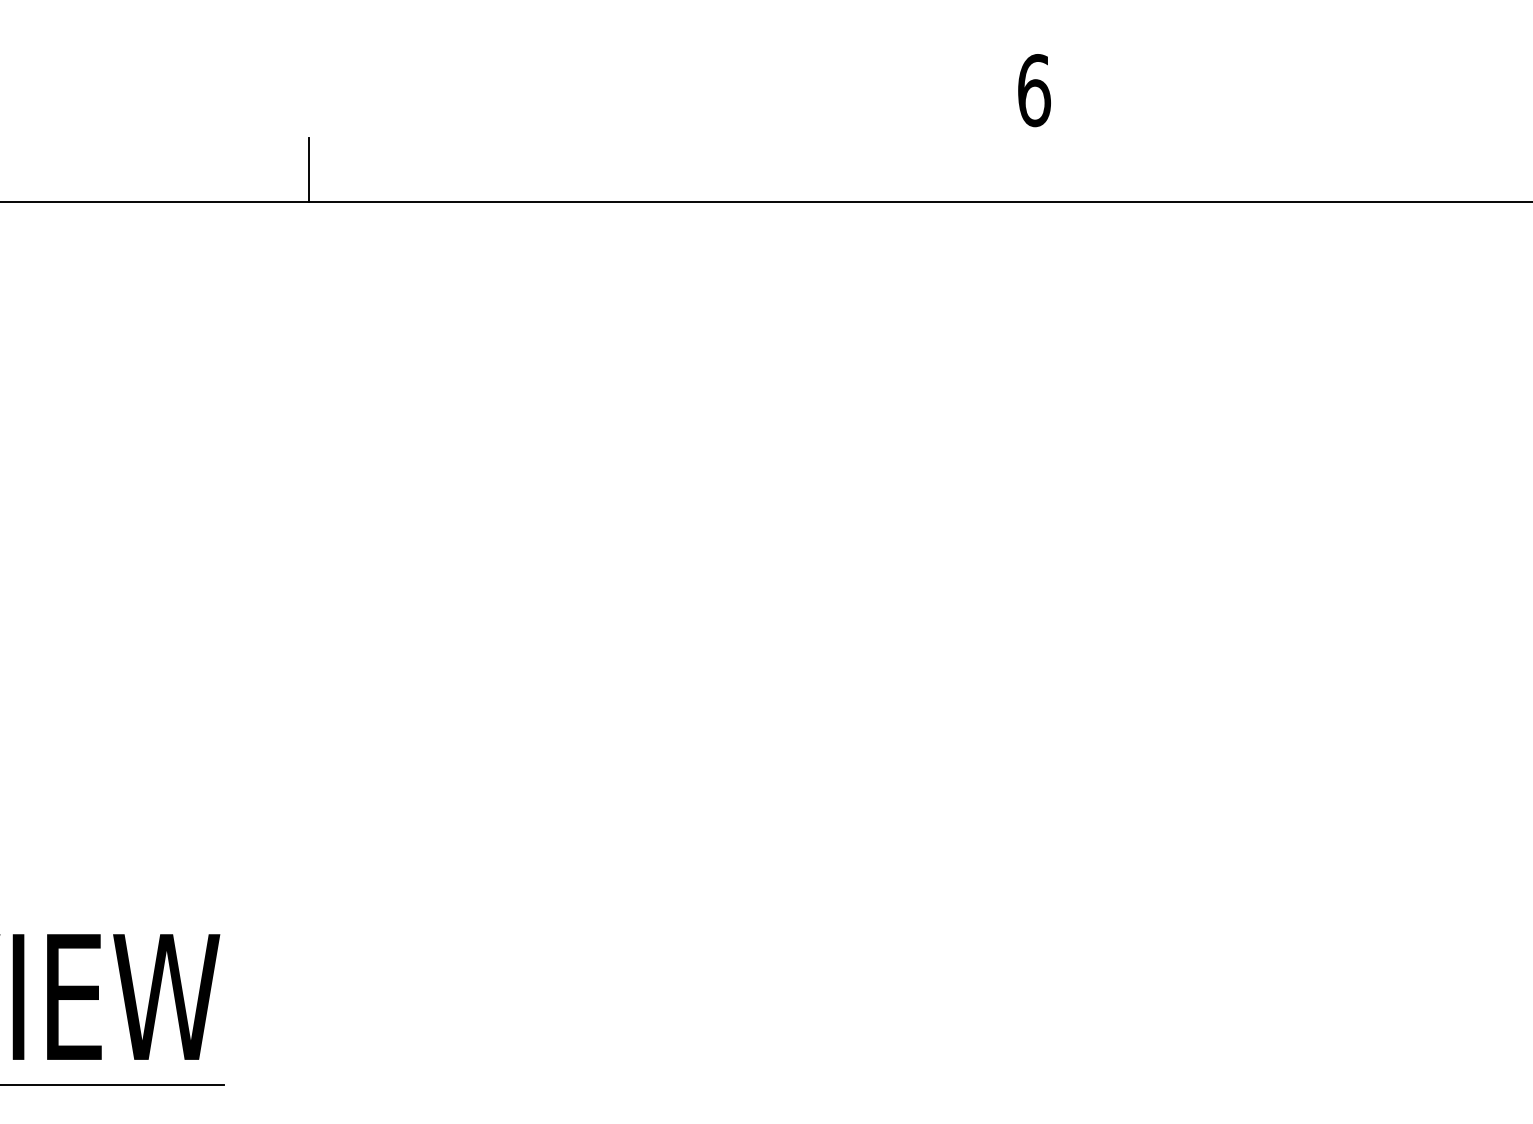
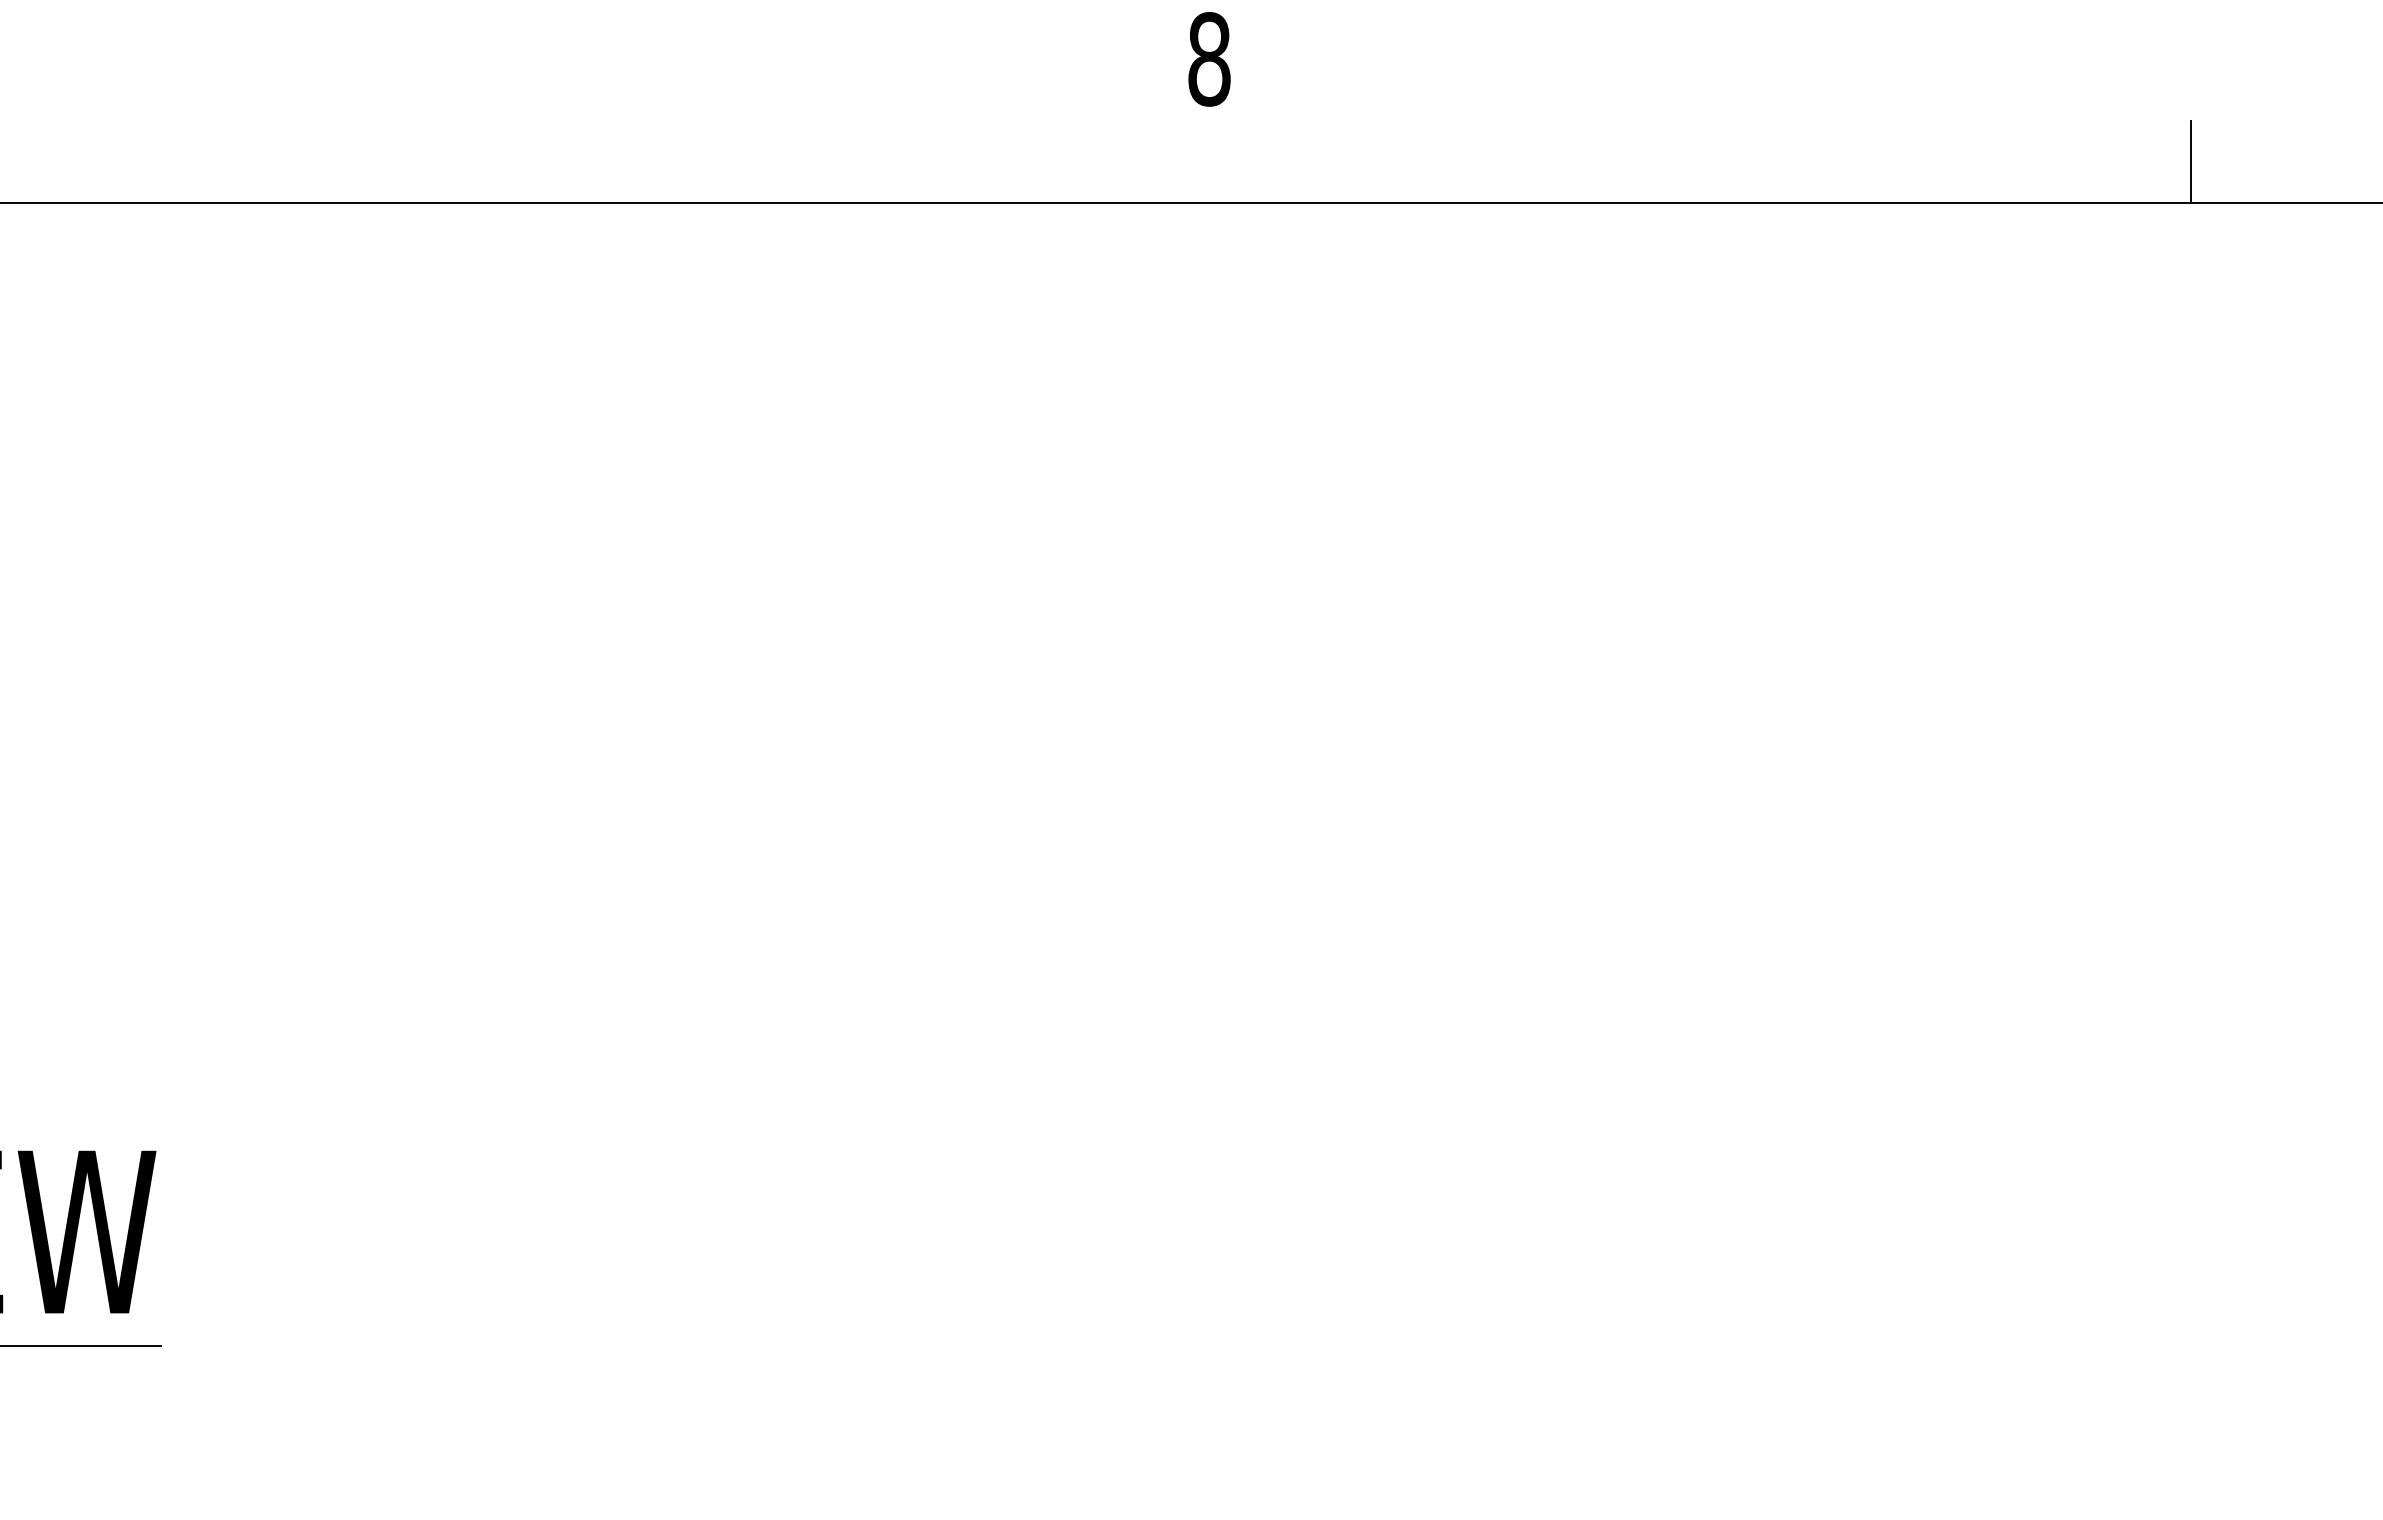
text: (1034, 90) -> (1209, 59), 6 -> 8
line: (308, 169) -> (270, 161), removed

